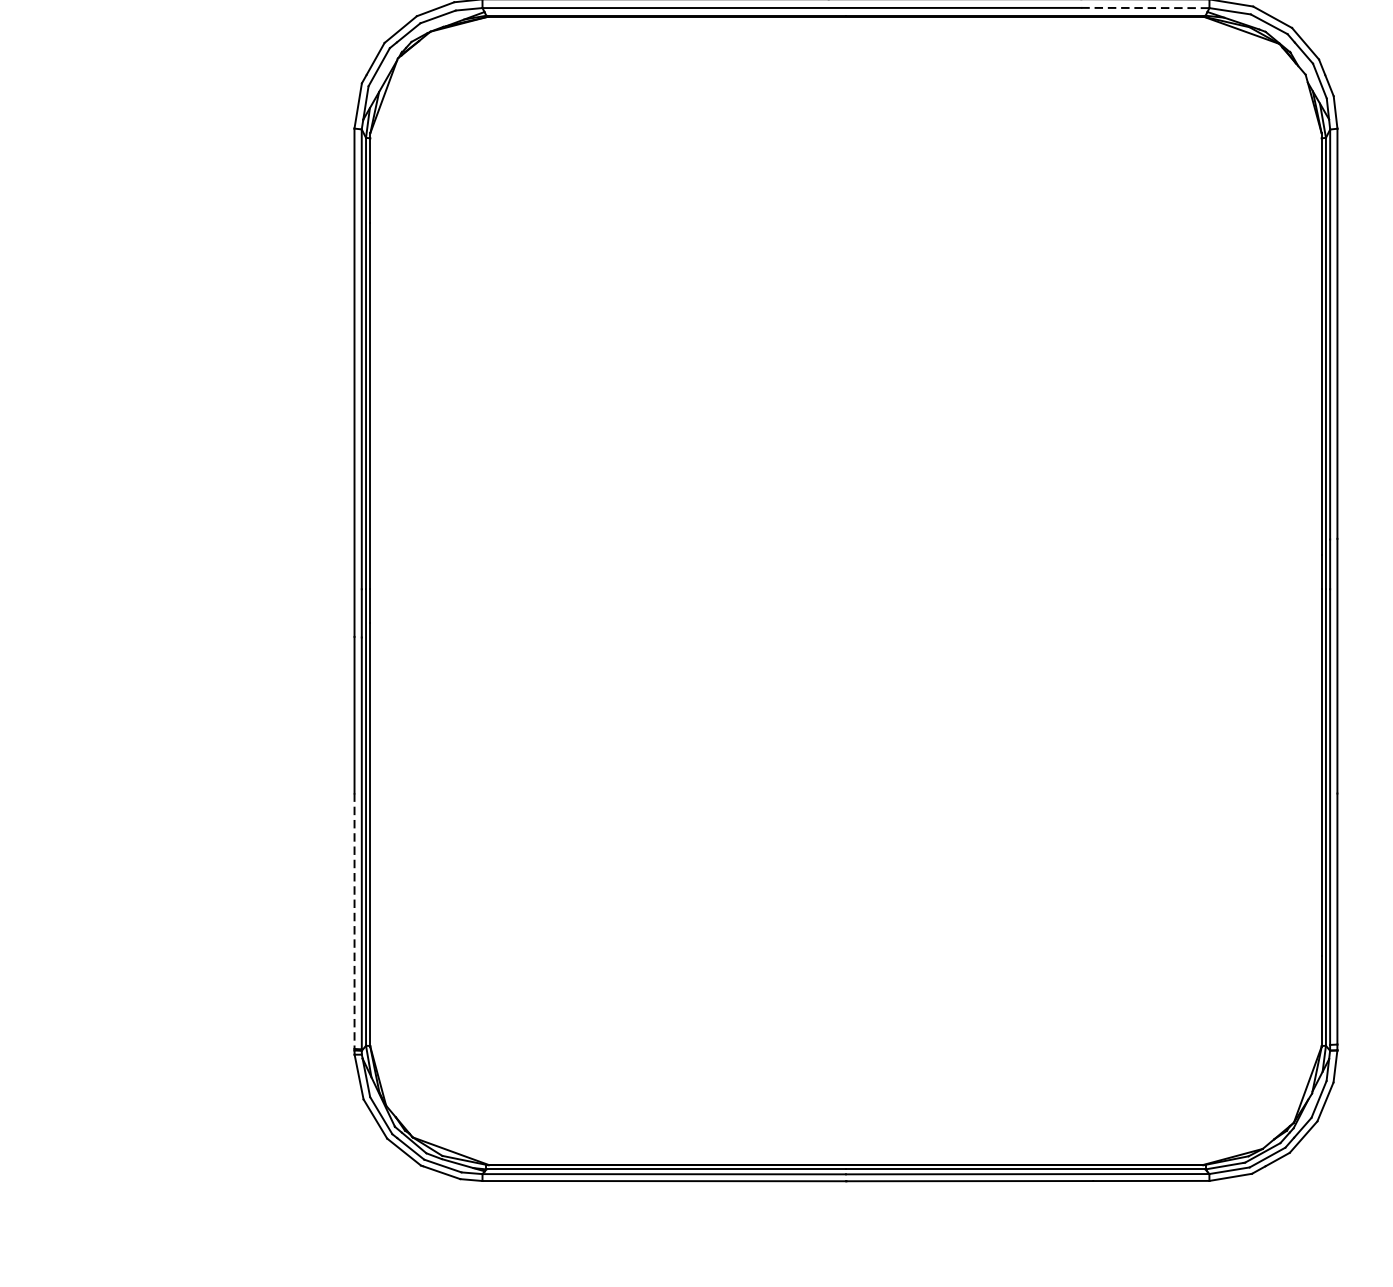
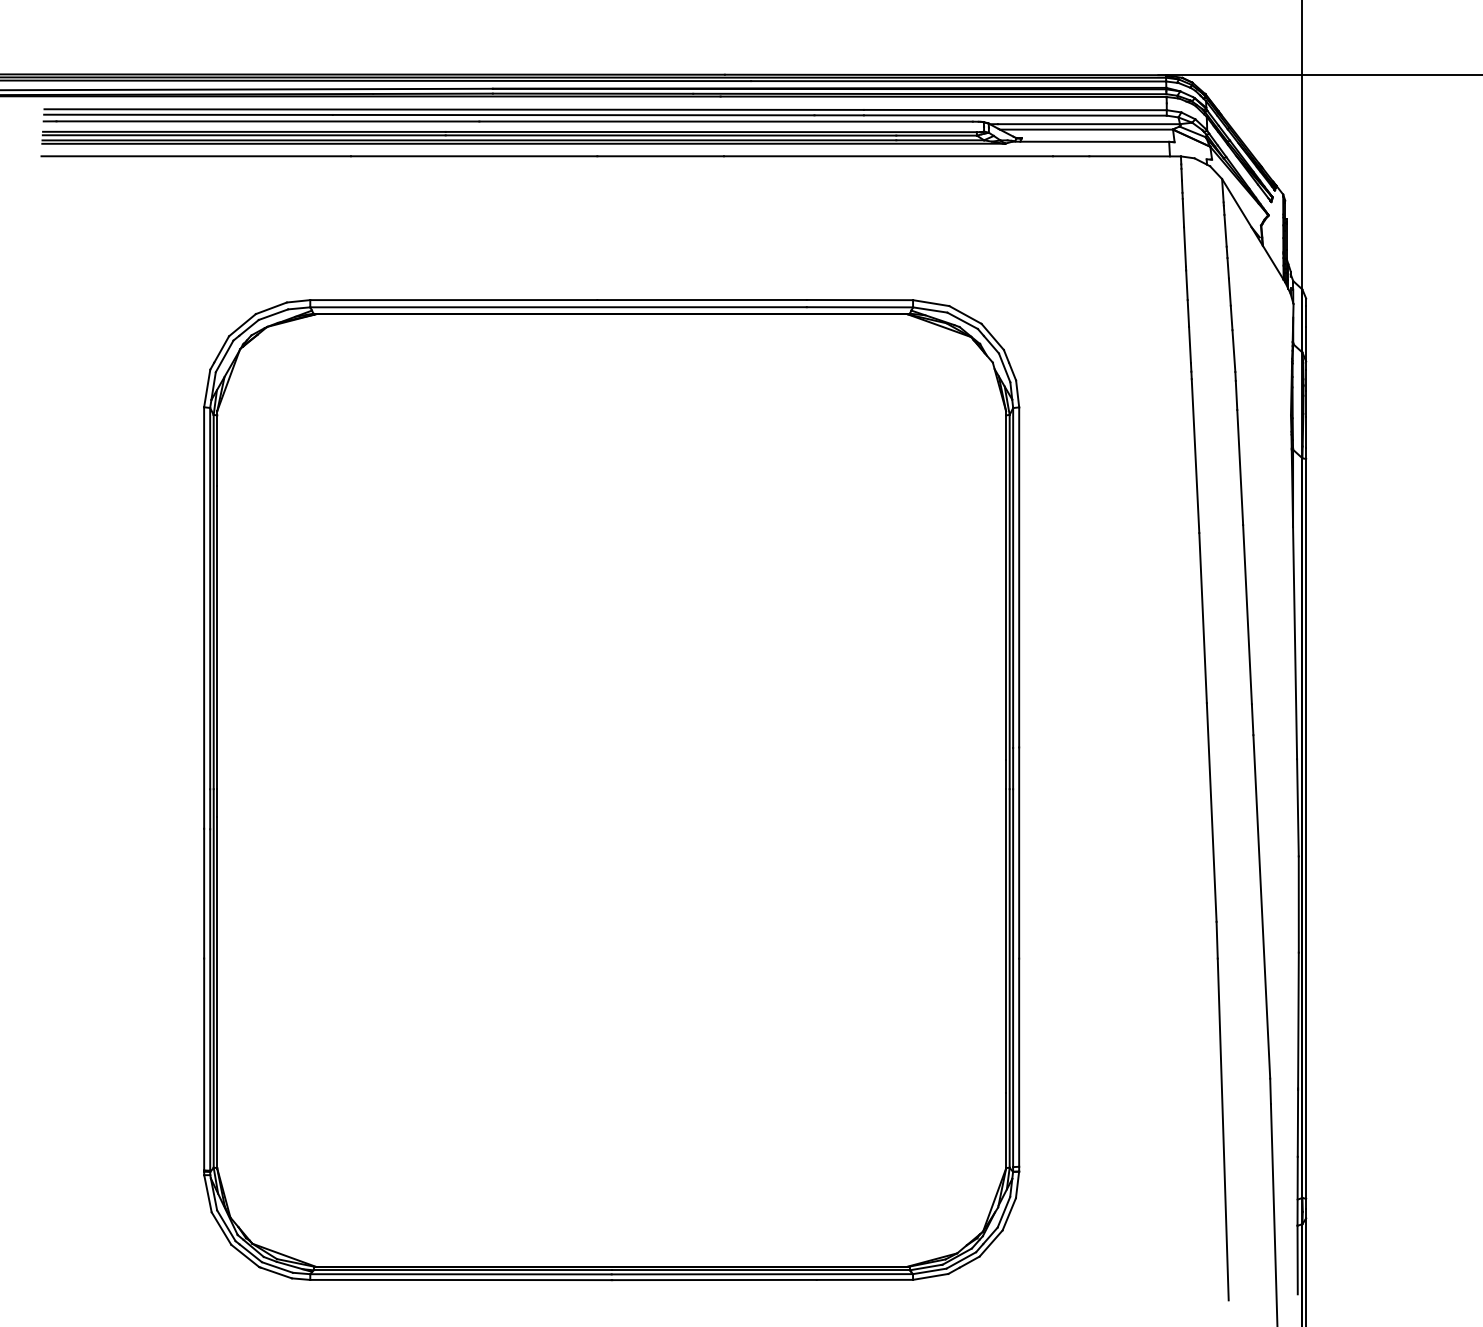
line: (1146, 8) -> (860, 307), dashed -> solid
line: (354, 921) -> (204, 1064), dashed -> solid

